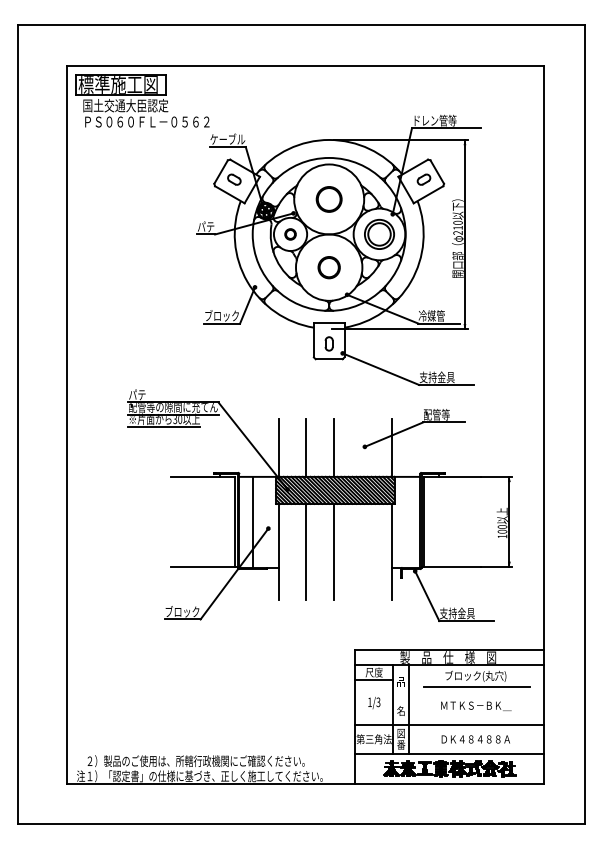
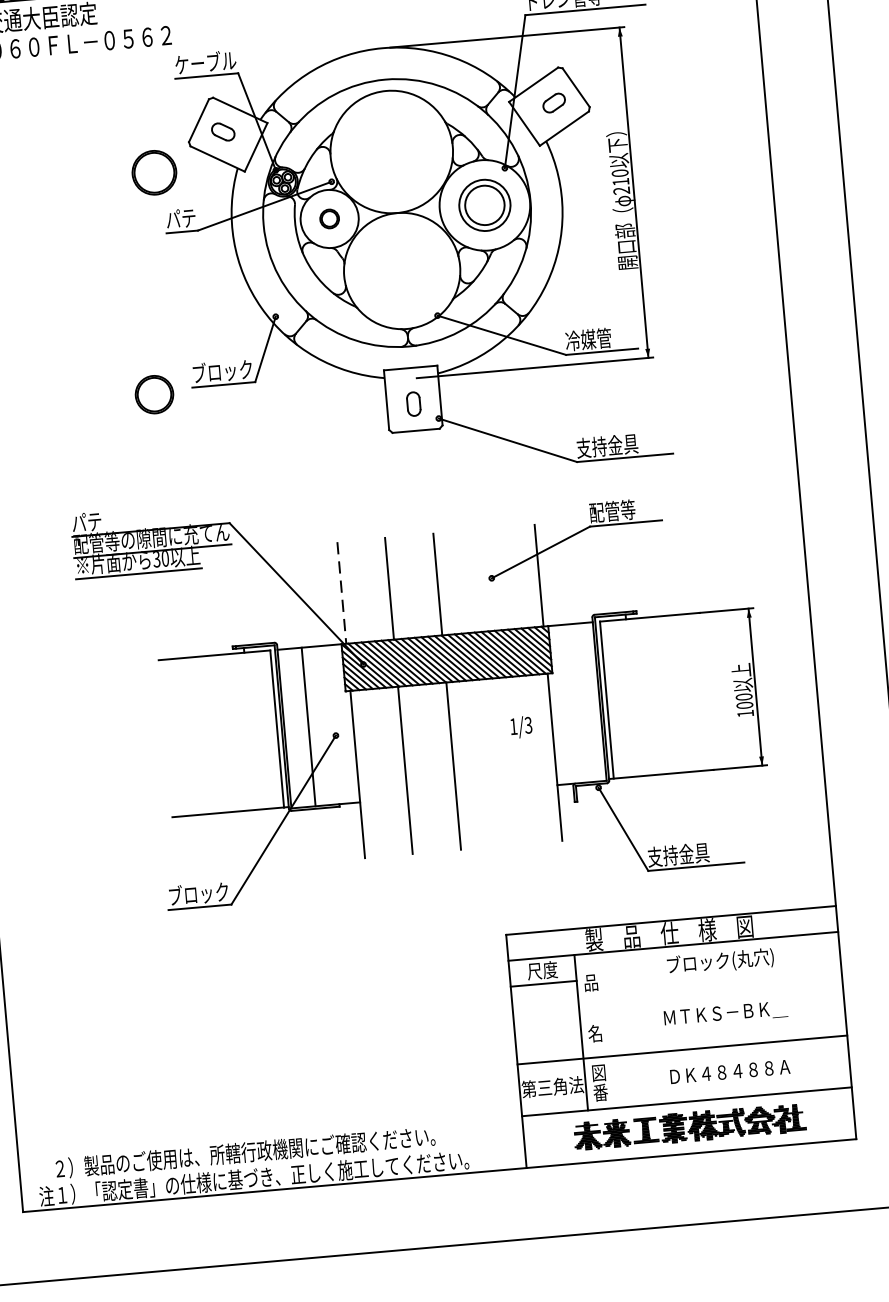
part: (328, 199) -> (153, 172), moved
part: (328, 267) -> (153, 394), moved
line: (278, 448) -> (341, 594), solid -> dashed
line: (477, 686) -> (724, 979), removed
text: (374, 703) -> (521, 727), moved
line: (409, 709) -> (609, 1029), removed

